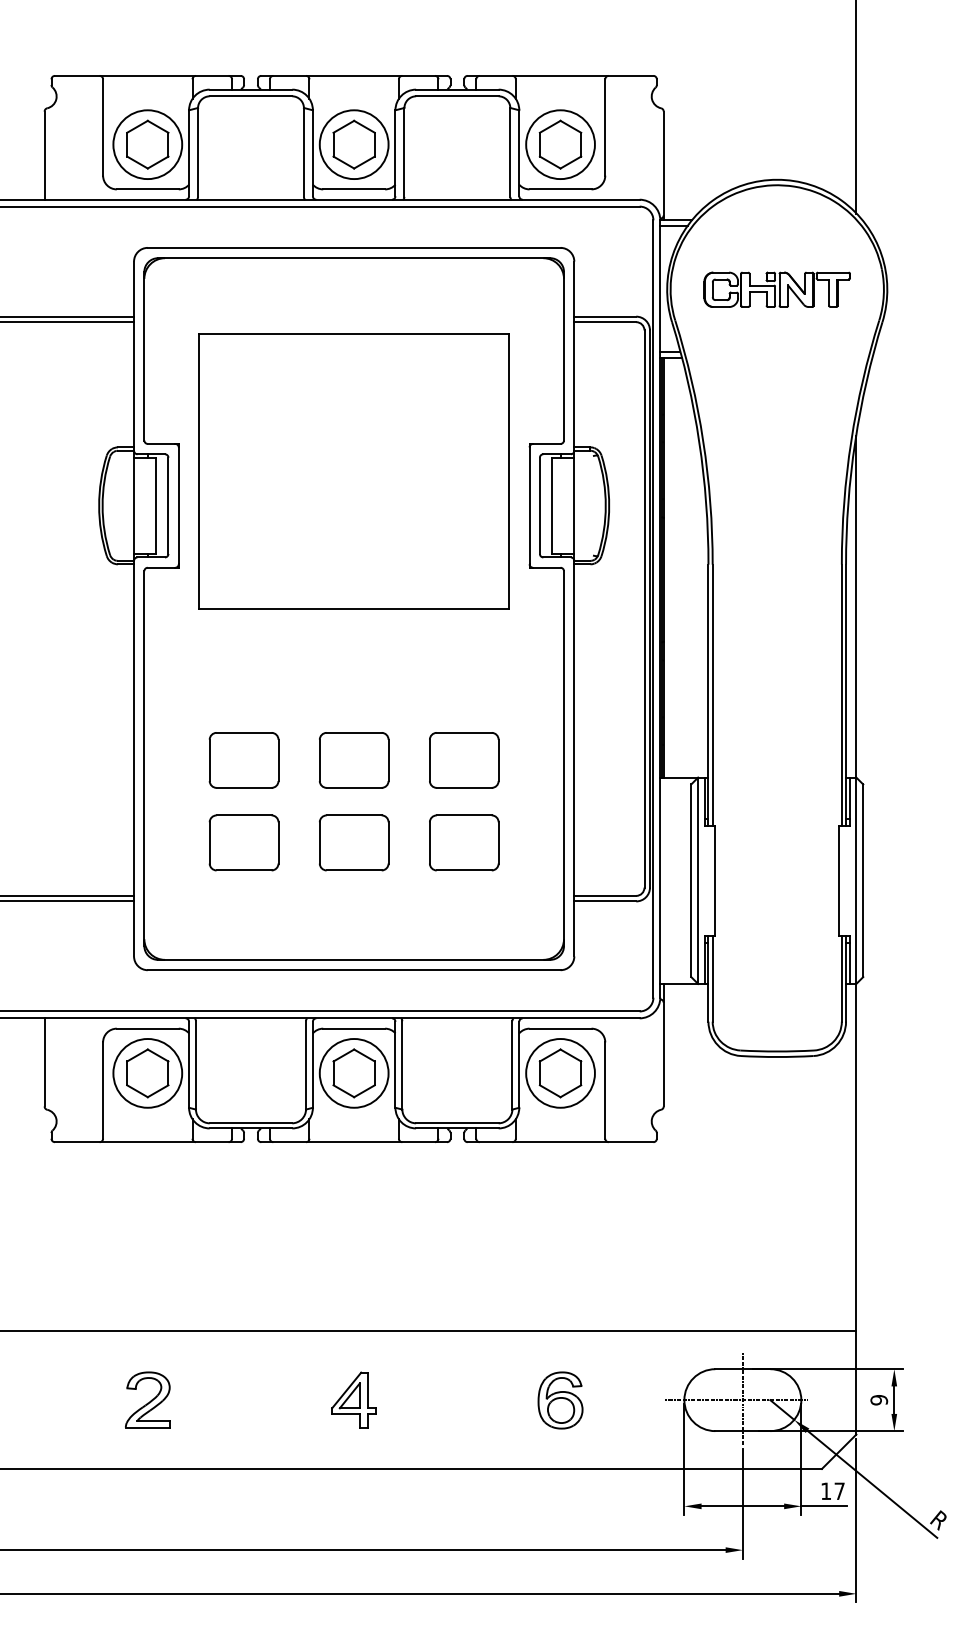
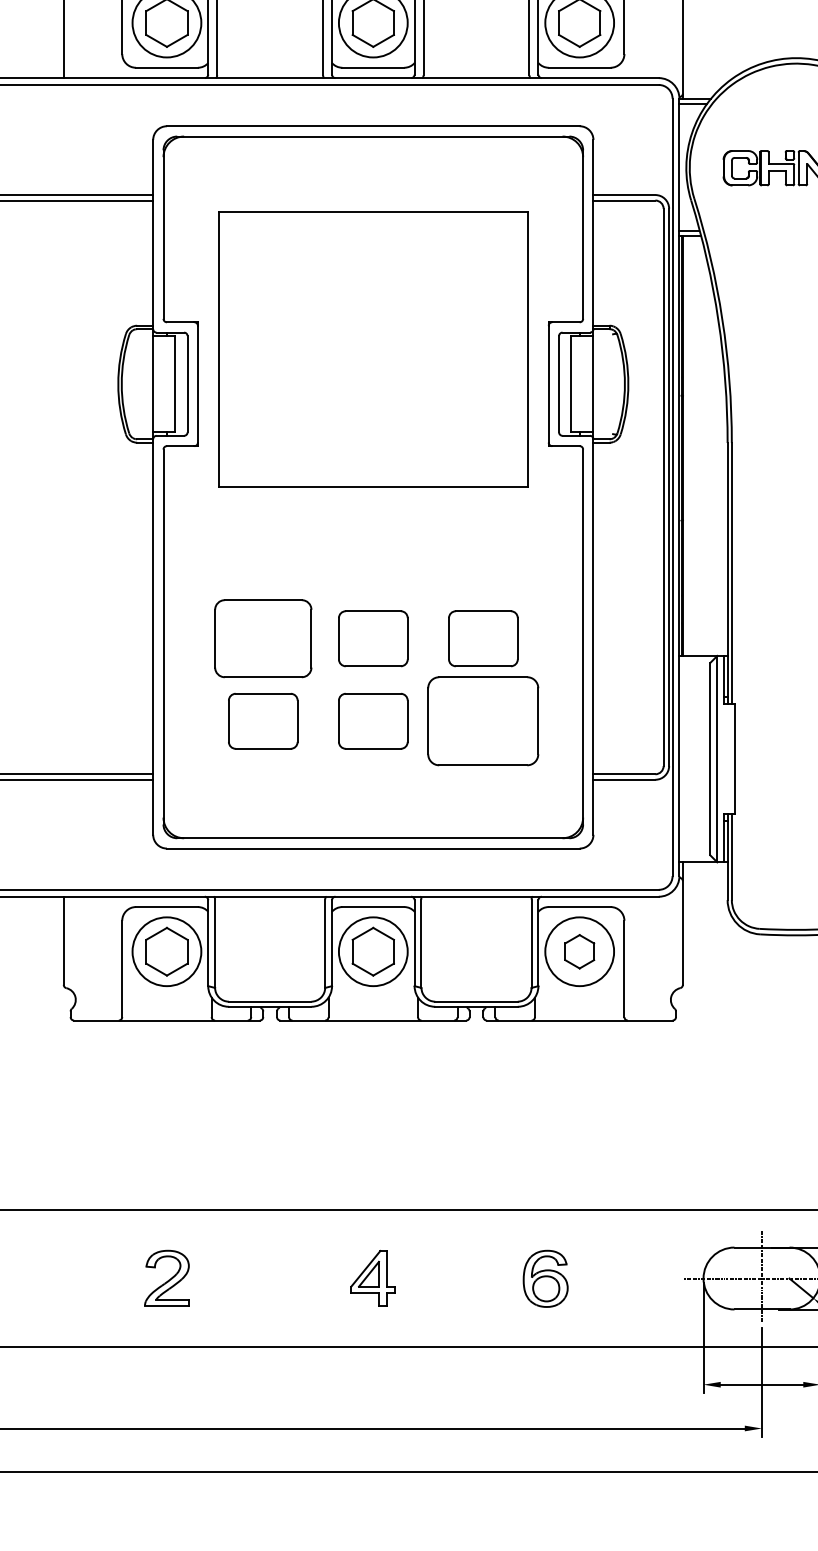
part: (243, 760) -> (262, 638), size x1.4
part: (464, 842) -> (483, 720), size x1.6
part: (560, 1073) -> (579, 951), size x0.7
part: (560, 1400) -> (545, 1278), moved

